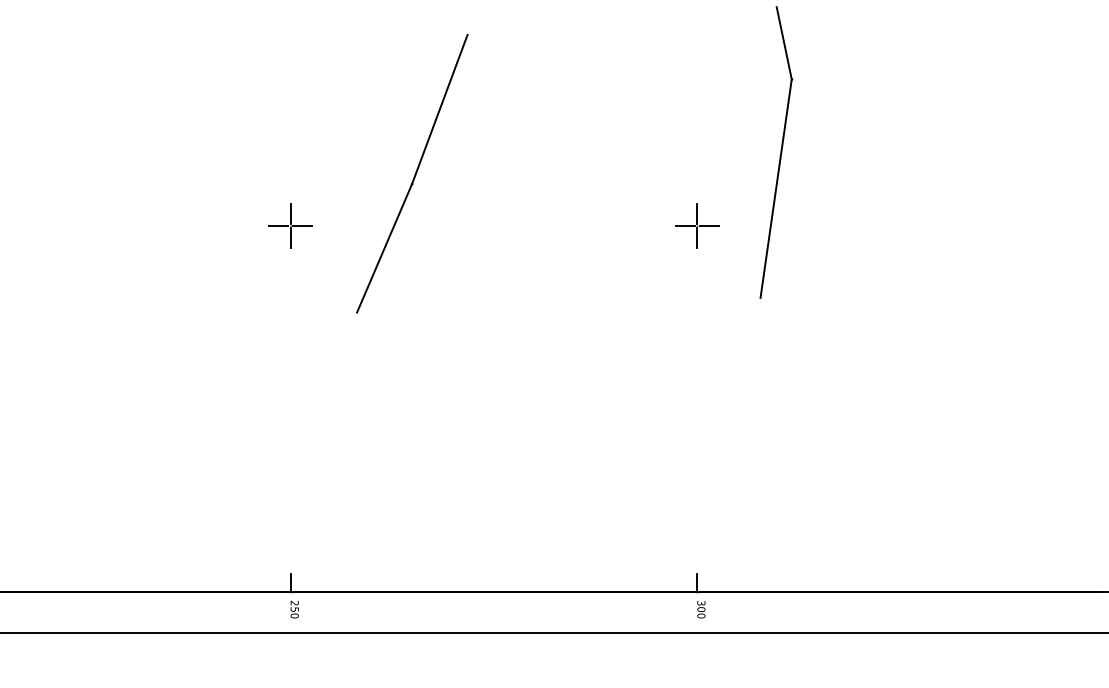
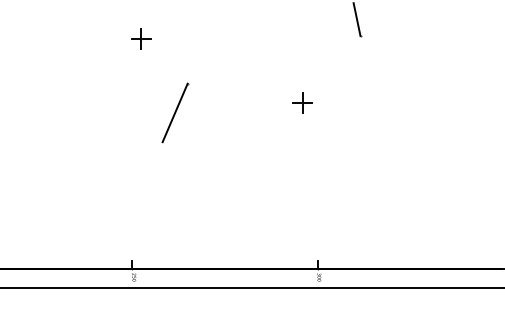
line: (438, 108) -> (199, 49), removed
line: (776, 188) -> (353, 85), removed
part: (290, 225) -> (141, 38), moved
part: (697, 225) -> (302, 102), moved

